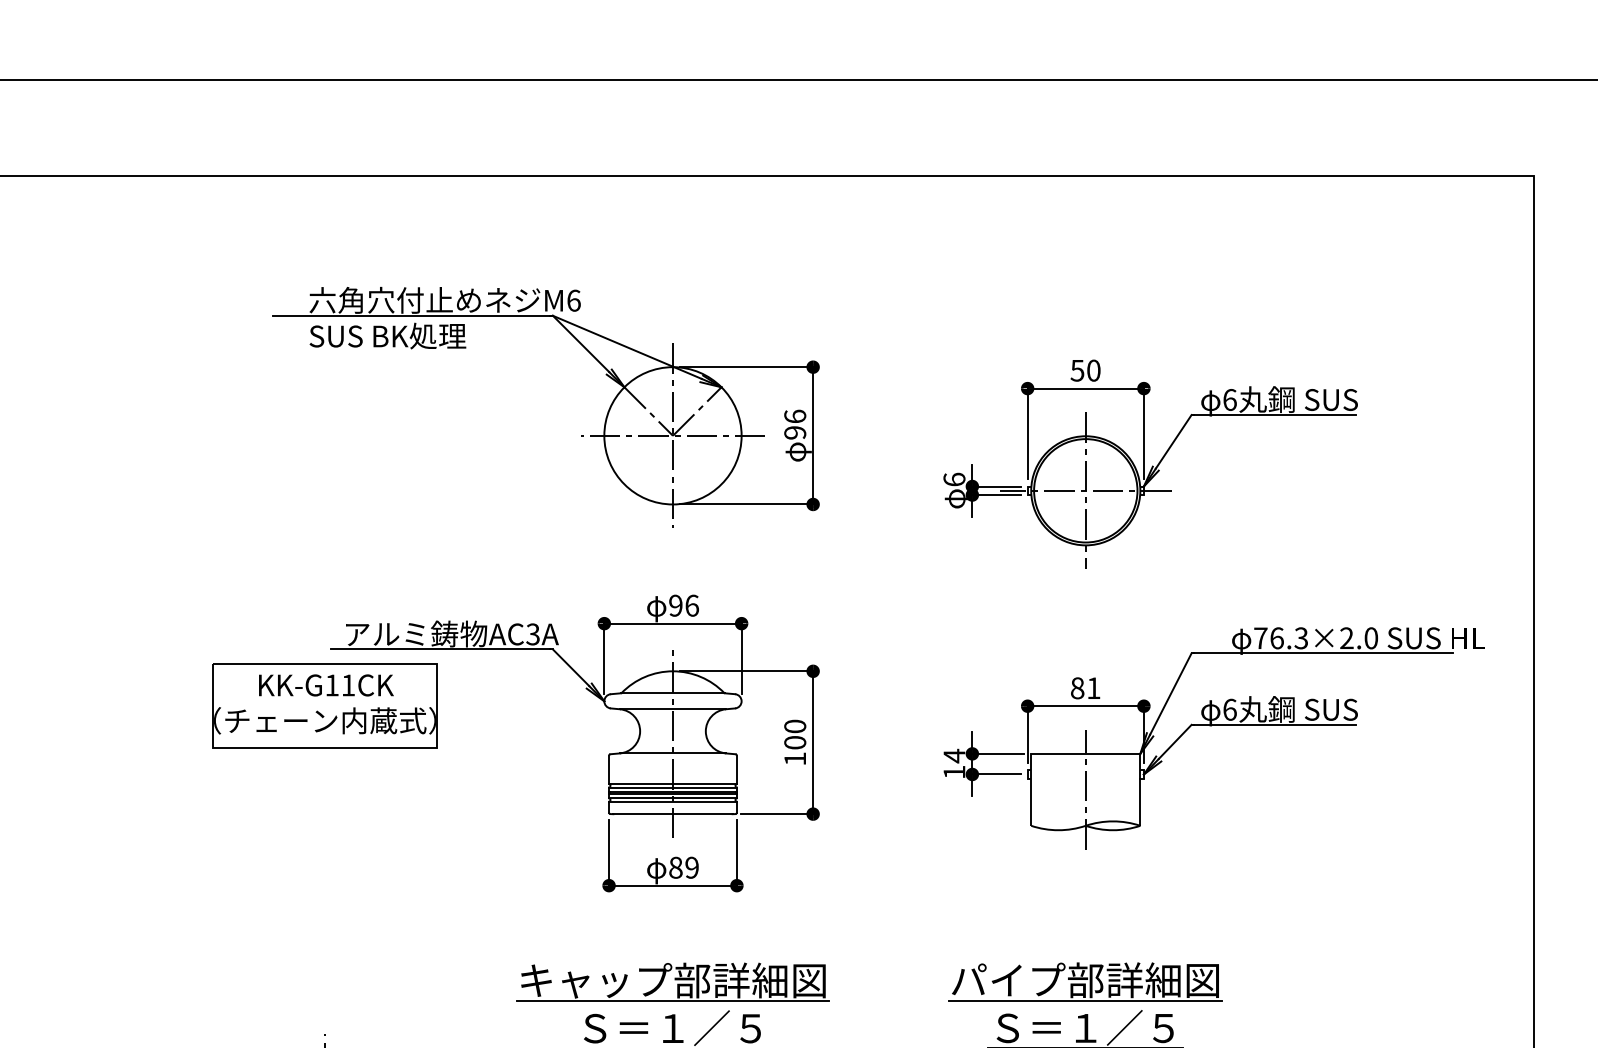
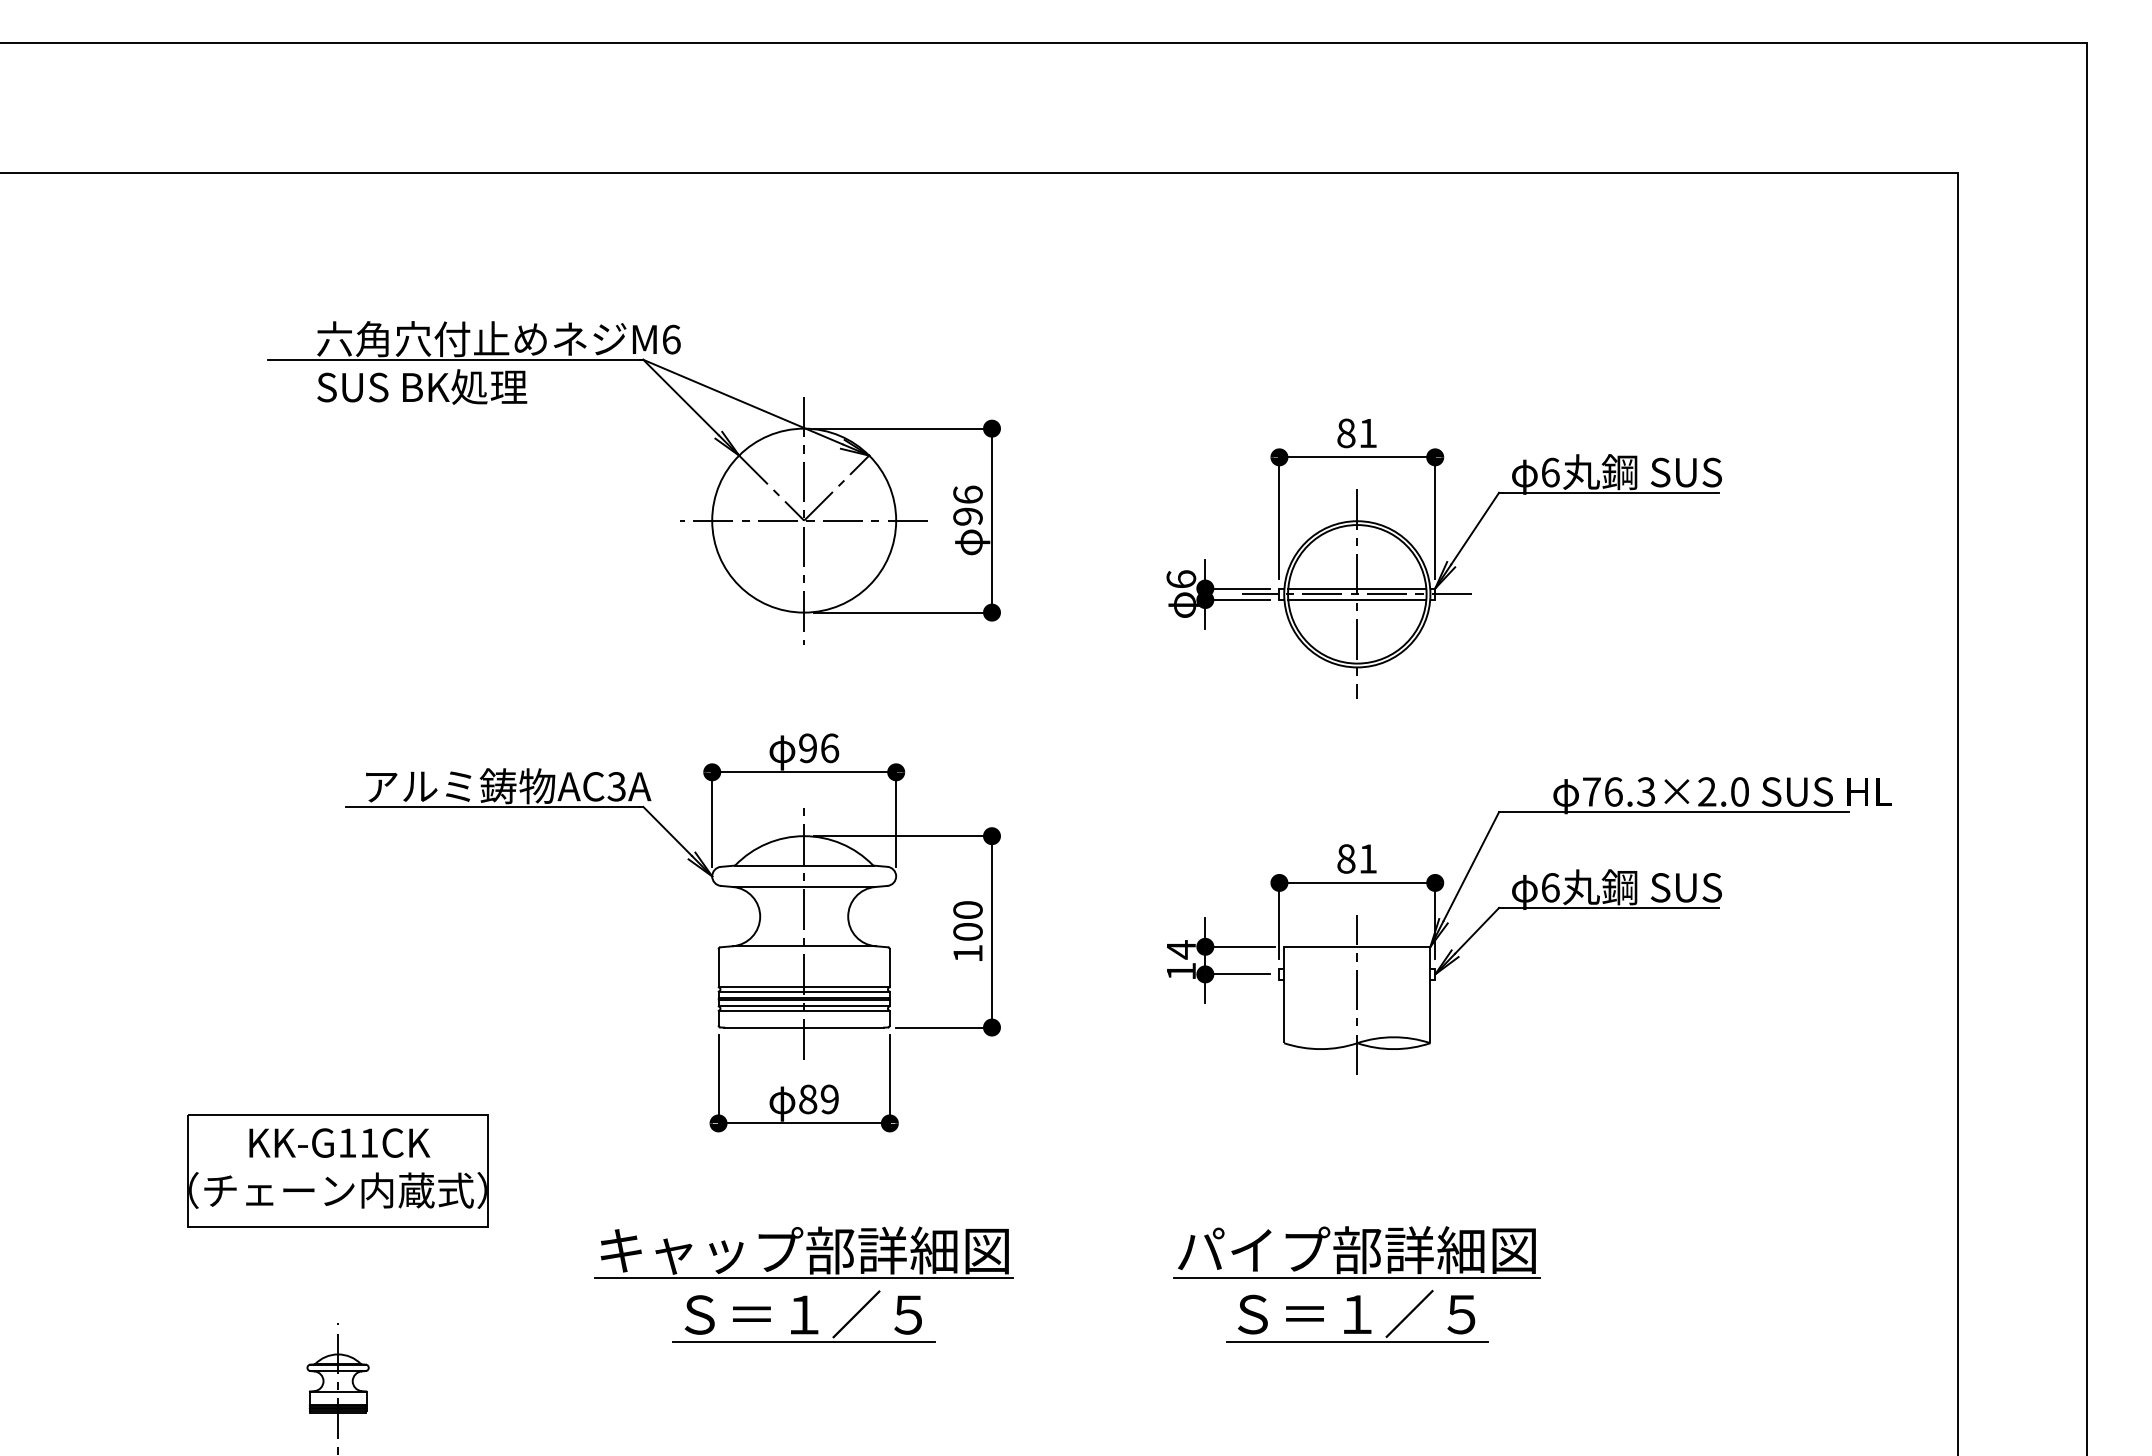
text: (1085, 370) -> (1356, 433), 50 -> 81
line: (1085, 486) -> (1357, 588), added
line: (1085, 495) -> (1357, 600), added
part: (324, 705) -> (337, 1170), moved

